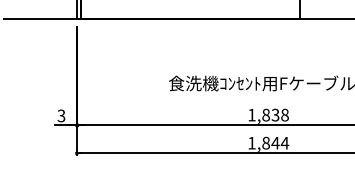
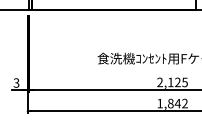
text: (268, 114) -> (172, 81), 1,838 -> 2,125
text: (284, 142) -> (184, 103), 1,844 -> 1,842

